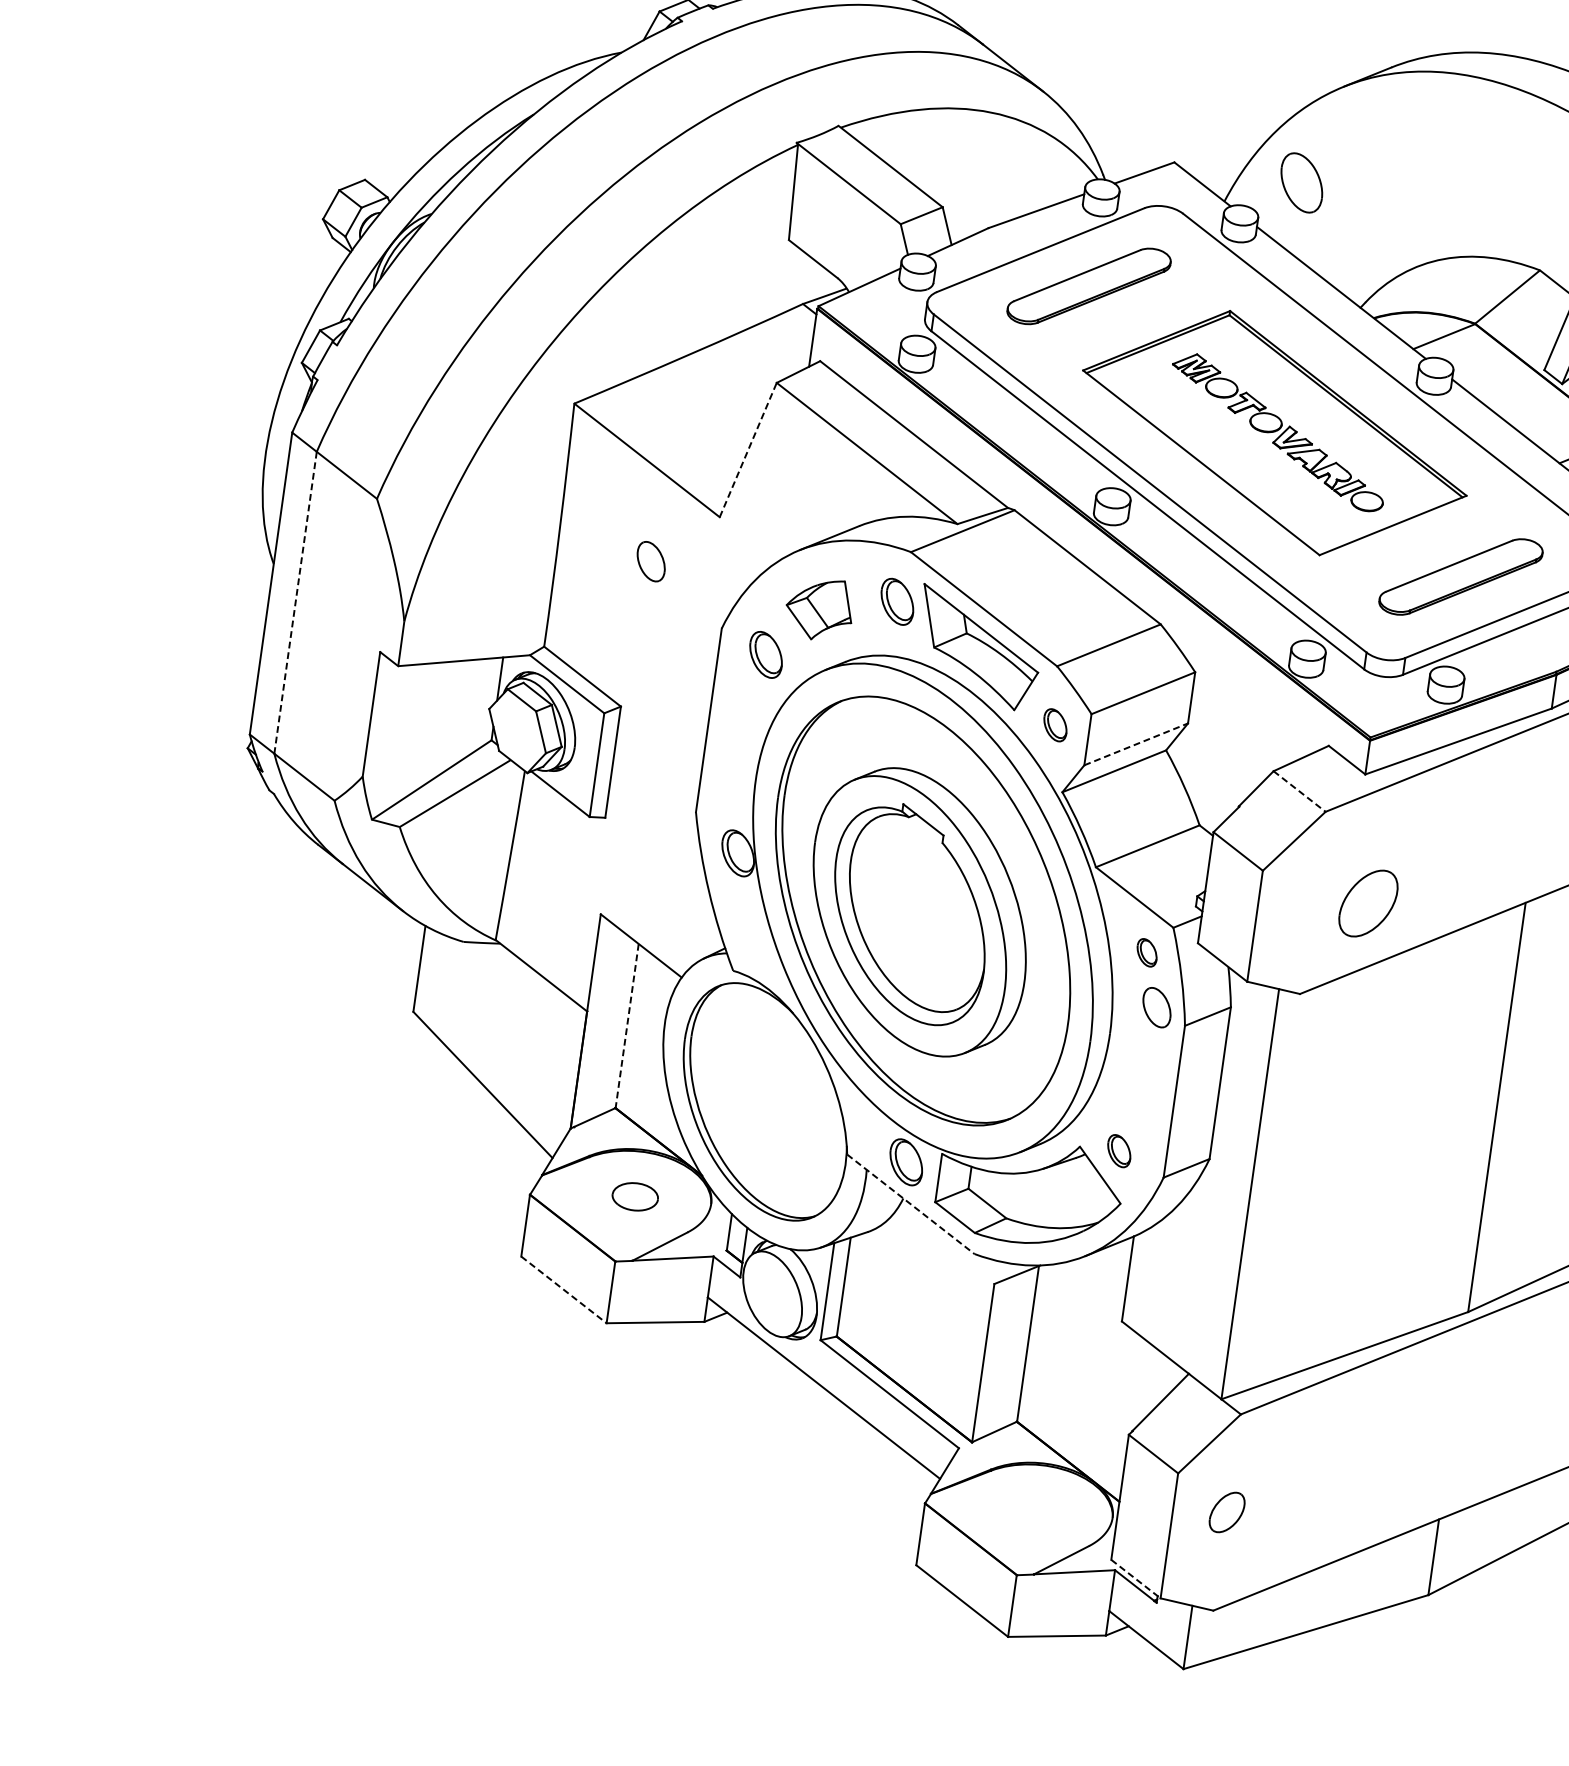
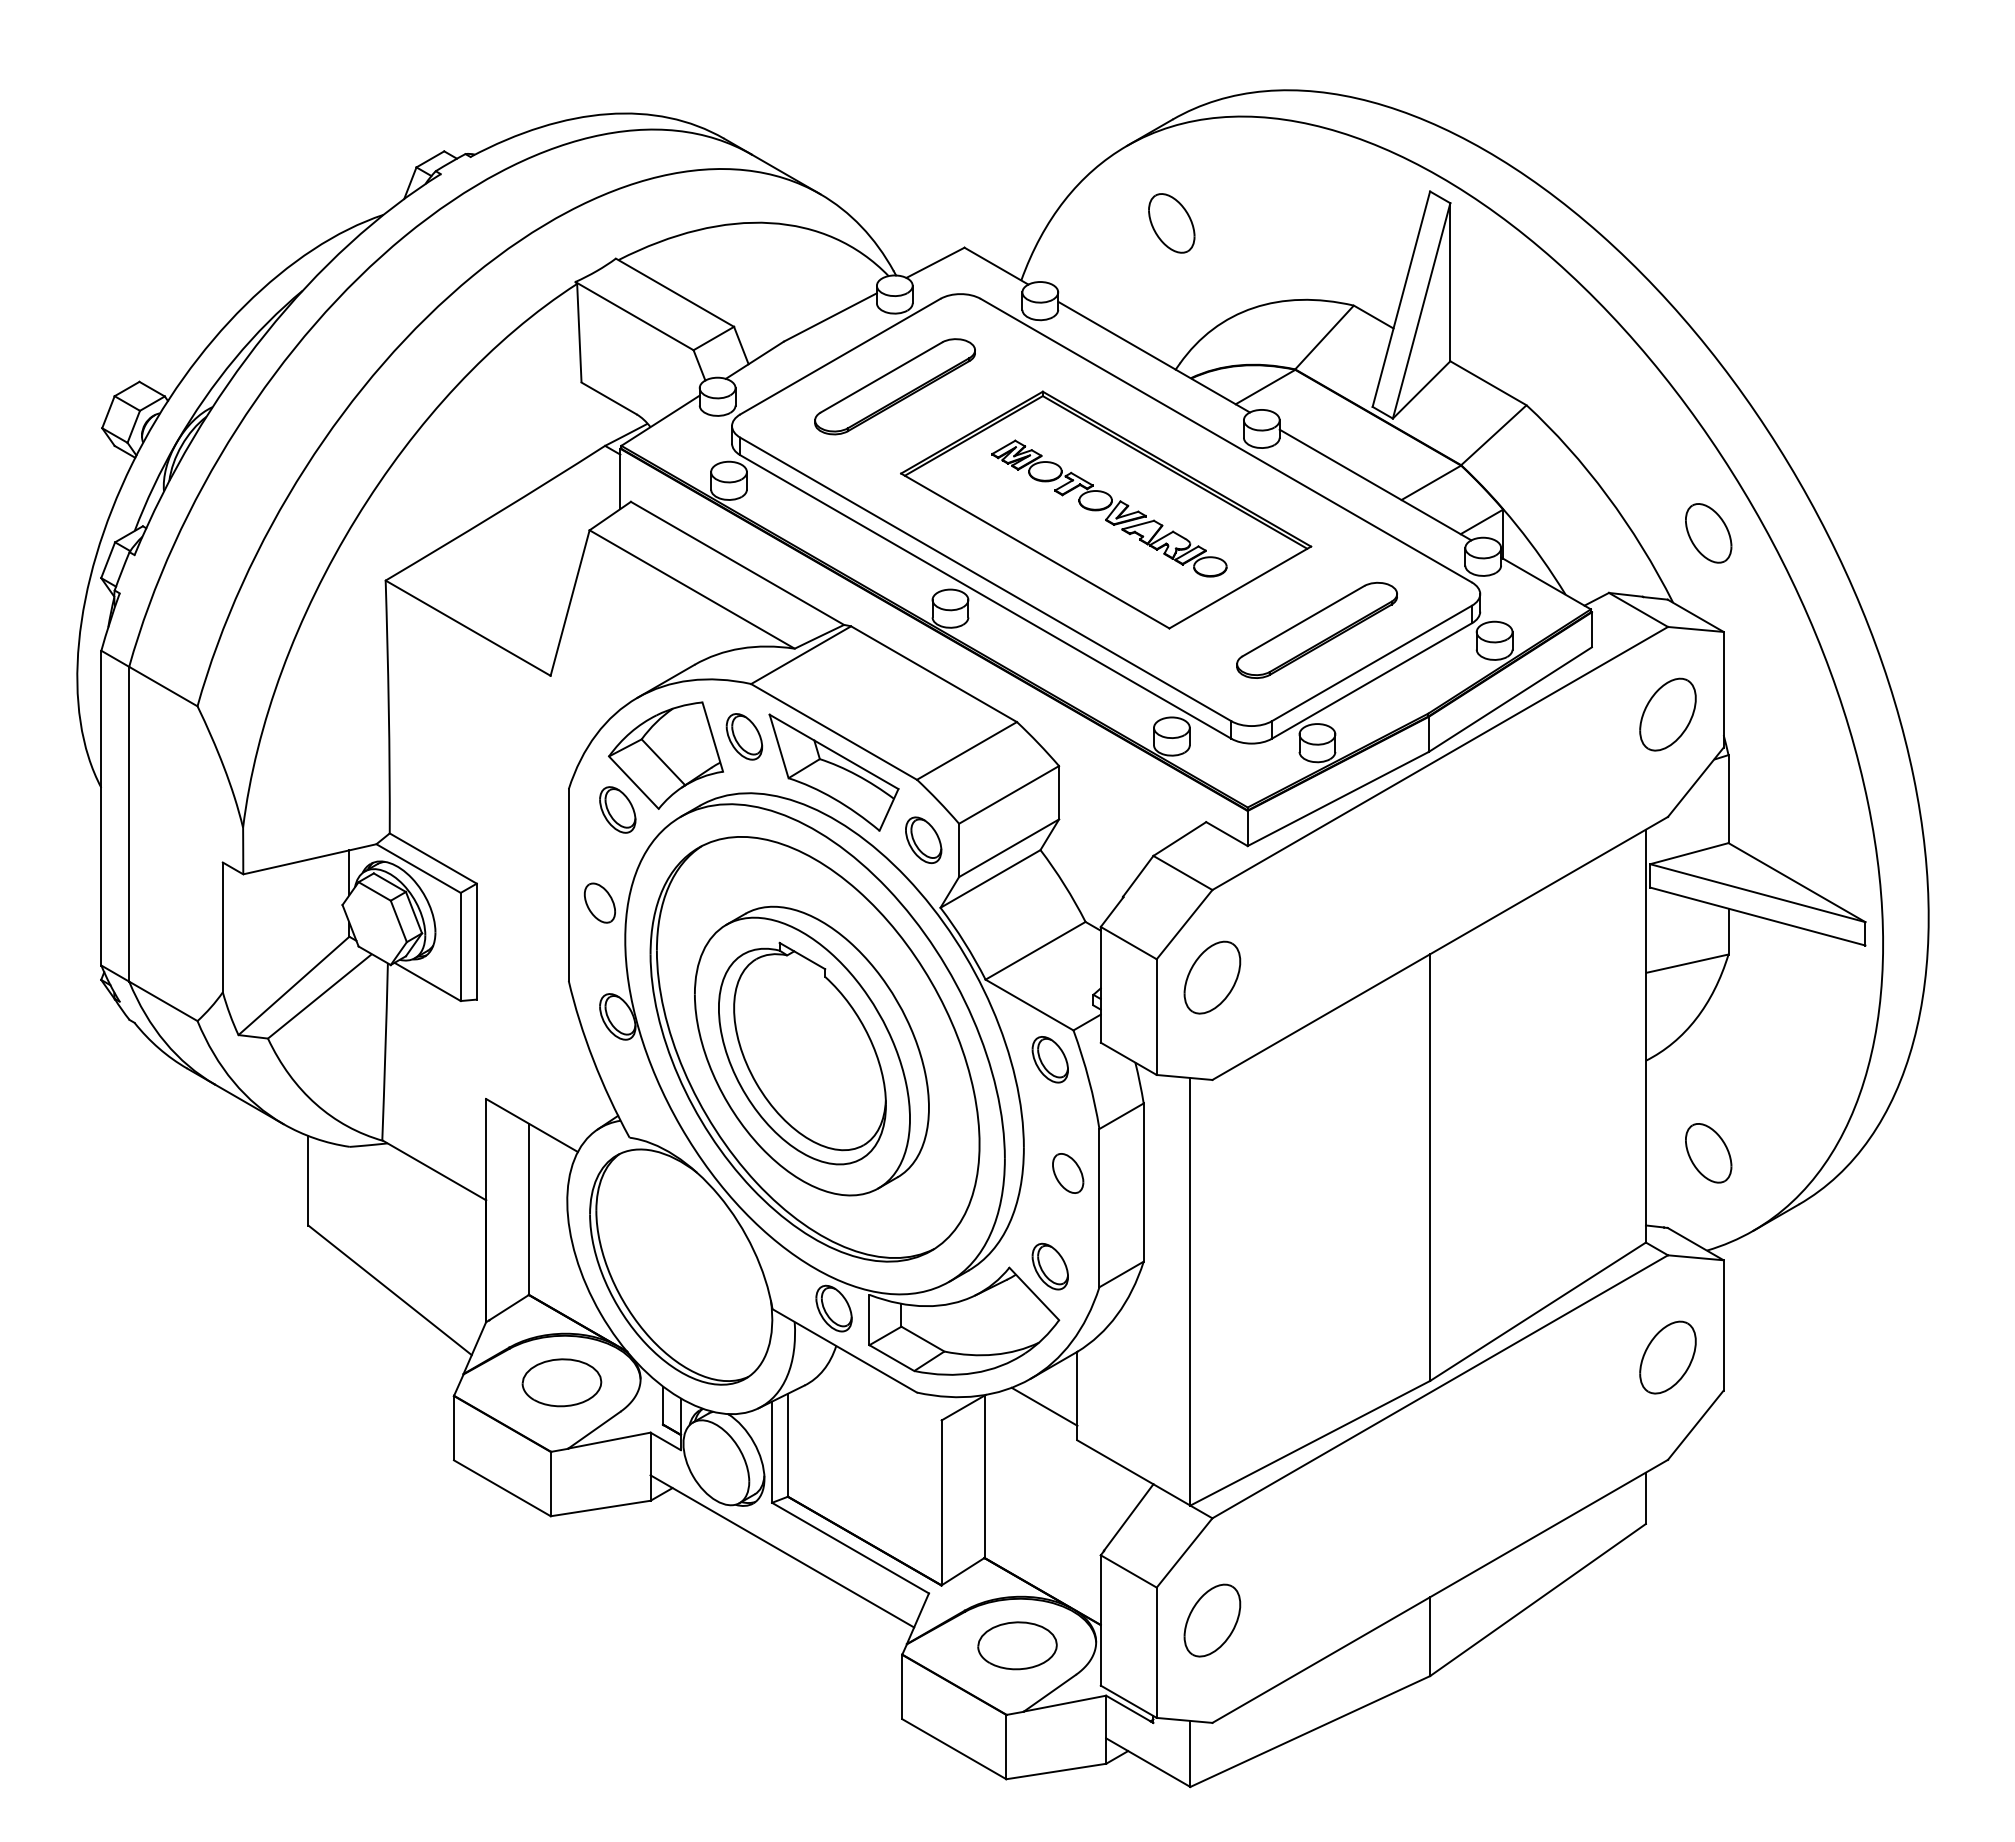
part: (1301, 183) -> (1171, 223), moved
line: (748, 449) -> (570, 602), dashed -> solid
part: (650, 561) -> (599, 902), moved
line: (295, 603) -> (129, 824), dashed -> solid
part: (819, 609) -> (665, 755), size x1.67
part: (1055, 725) -> (923, 840), size x1.43
line: (1136, 744) -> (1009, 848), dashed -> solid
line: (1300, 792) -> (1183, 873), dashed -> solid
part: (1368, 903) -> (1212, 977), moved
part: (1146, 952) -> (1049, 1059), size x1.67
part: (1157, 1007) -> (1068, 1173), moved
line: (627, 1026) -> (529, 1209), dashed -> solid
part: (1118, 1150) -> (1049, 1266), size x1.43
part: (634, 1196) -> (561, 1382), size x1.67
line: (911, 1204) -> (845, 1351), dashed -> solid
line: (1094, 1284) -> (1044, 1406), added
line: (564, 1290) -> (502, 1488), dashed -> solid
part: (1036, 1510) -> (1017, 1645), added
part: (1227, 1512) -> (1212, 1620), size x1.67
line: (1136, 1579) -> (1129, 1702), dashed -> solid

